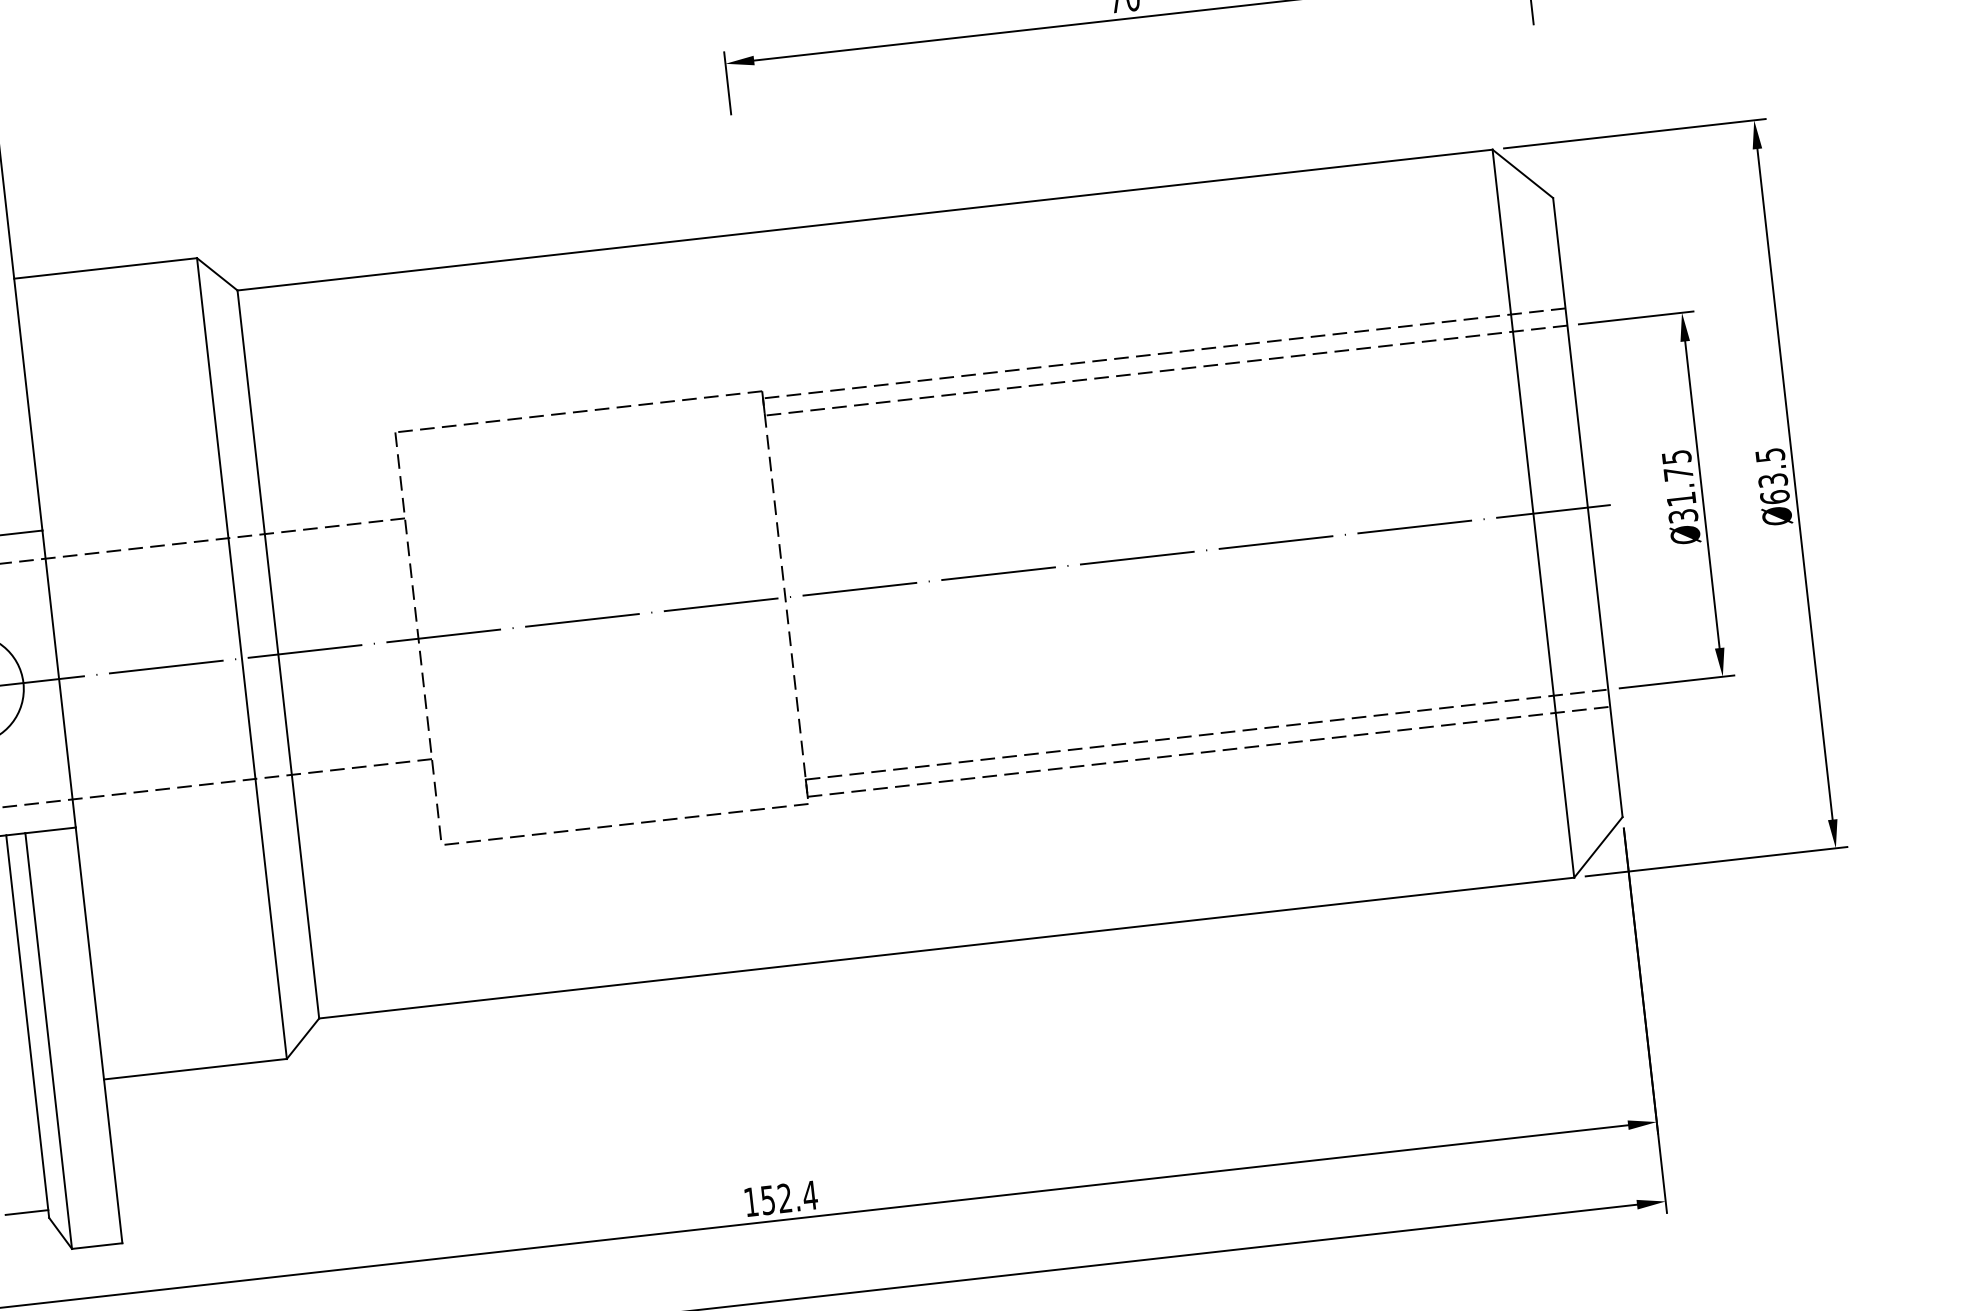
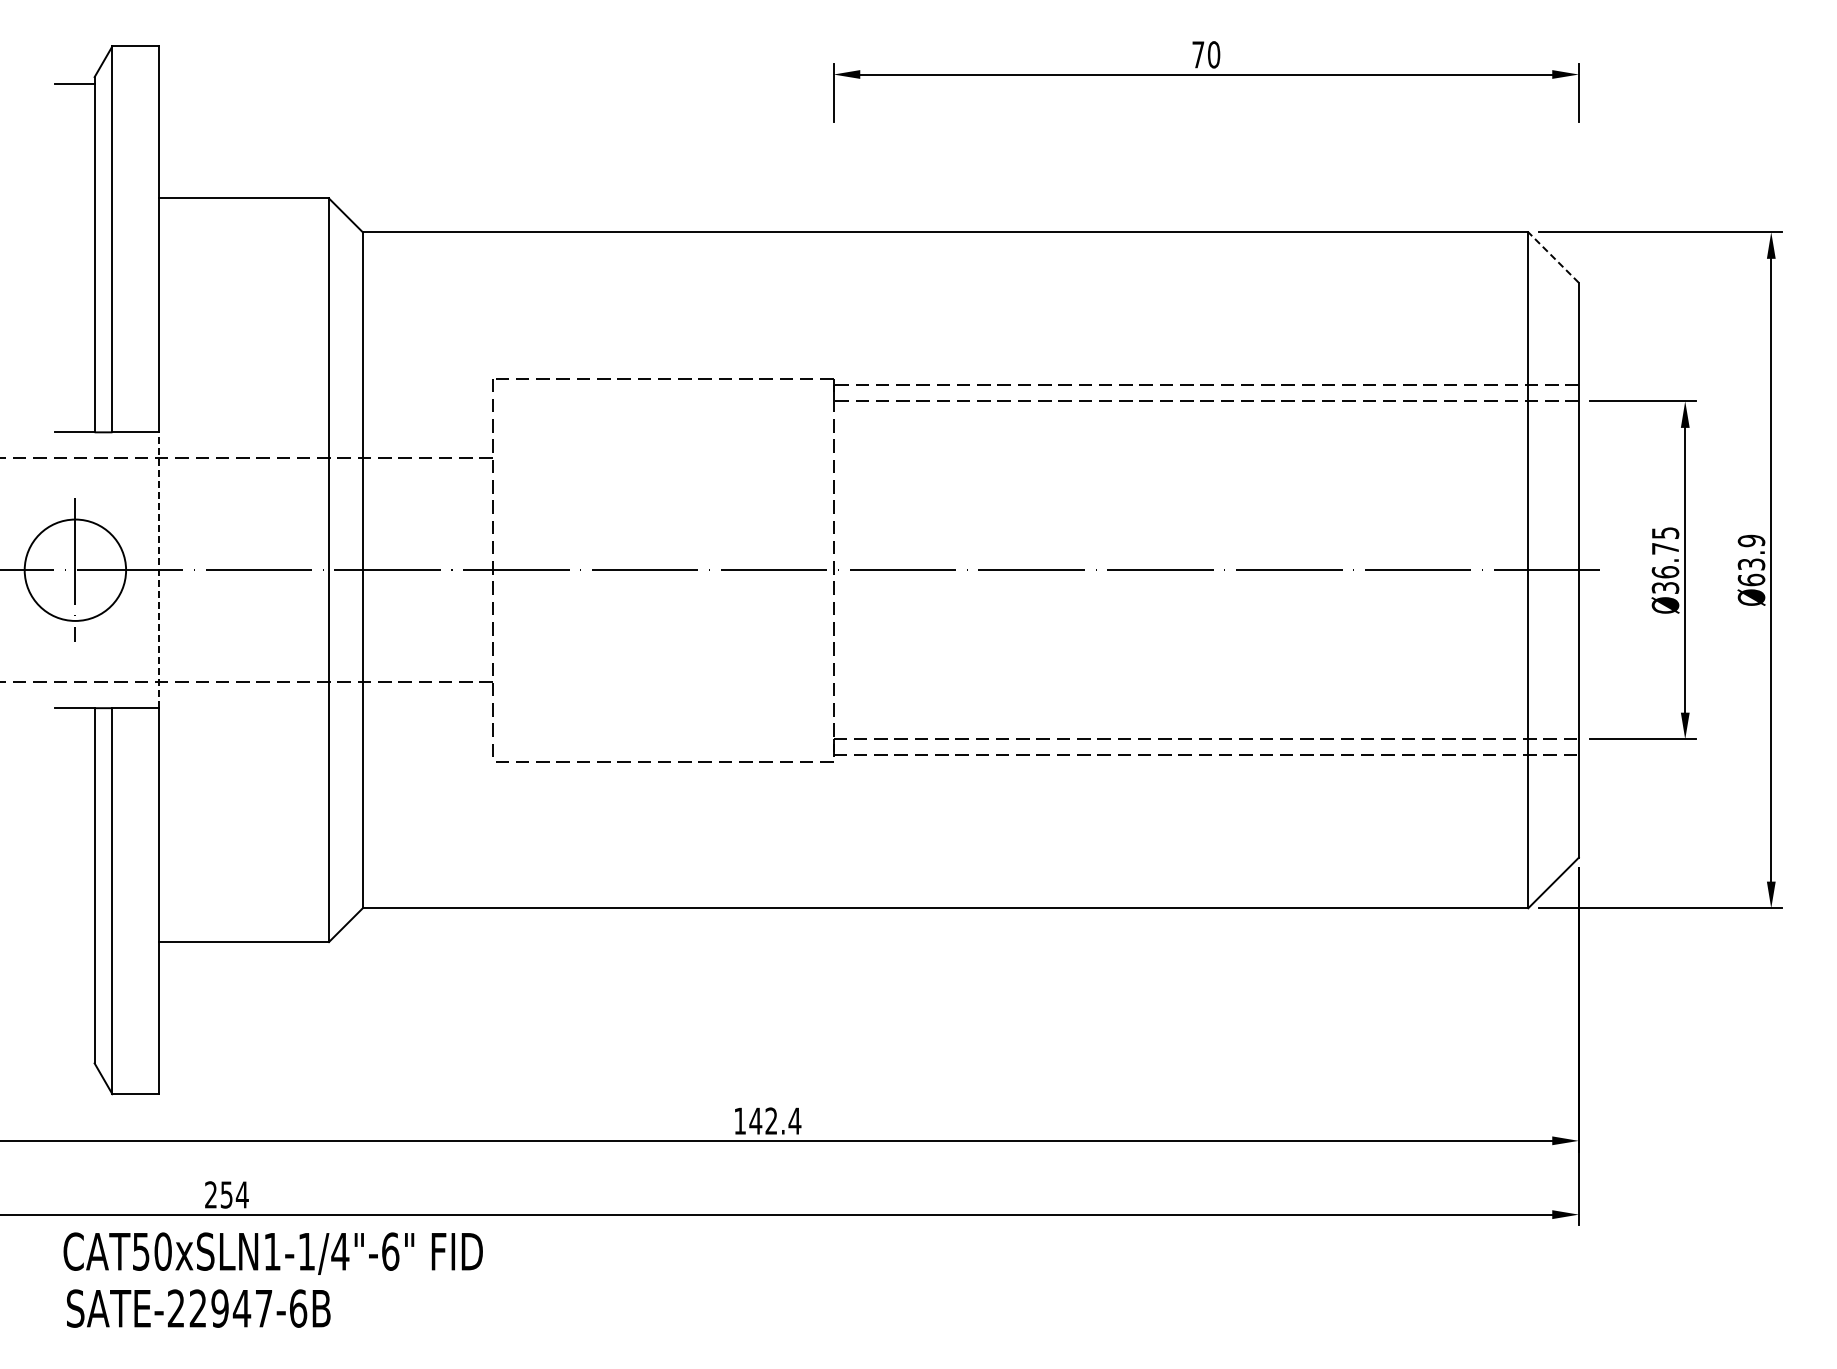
line: (1522, 173) -> (1553, 257), solid -> dashed
text: (1769, 454) -> (1750, 540), Ø63.5 -> Ø63.9
text: (1681, 499) -> (1665, 572), Ø31.75 -> Ø36.75
line: (59, 679) -> (159, 570), solid -> dashed
text: (767, 1199) -> (755, 1120), 152.4 -> 142.4
line: (26, 1212) -> (74, 1056), removed

